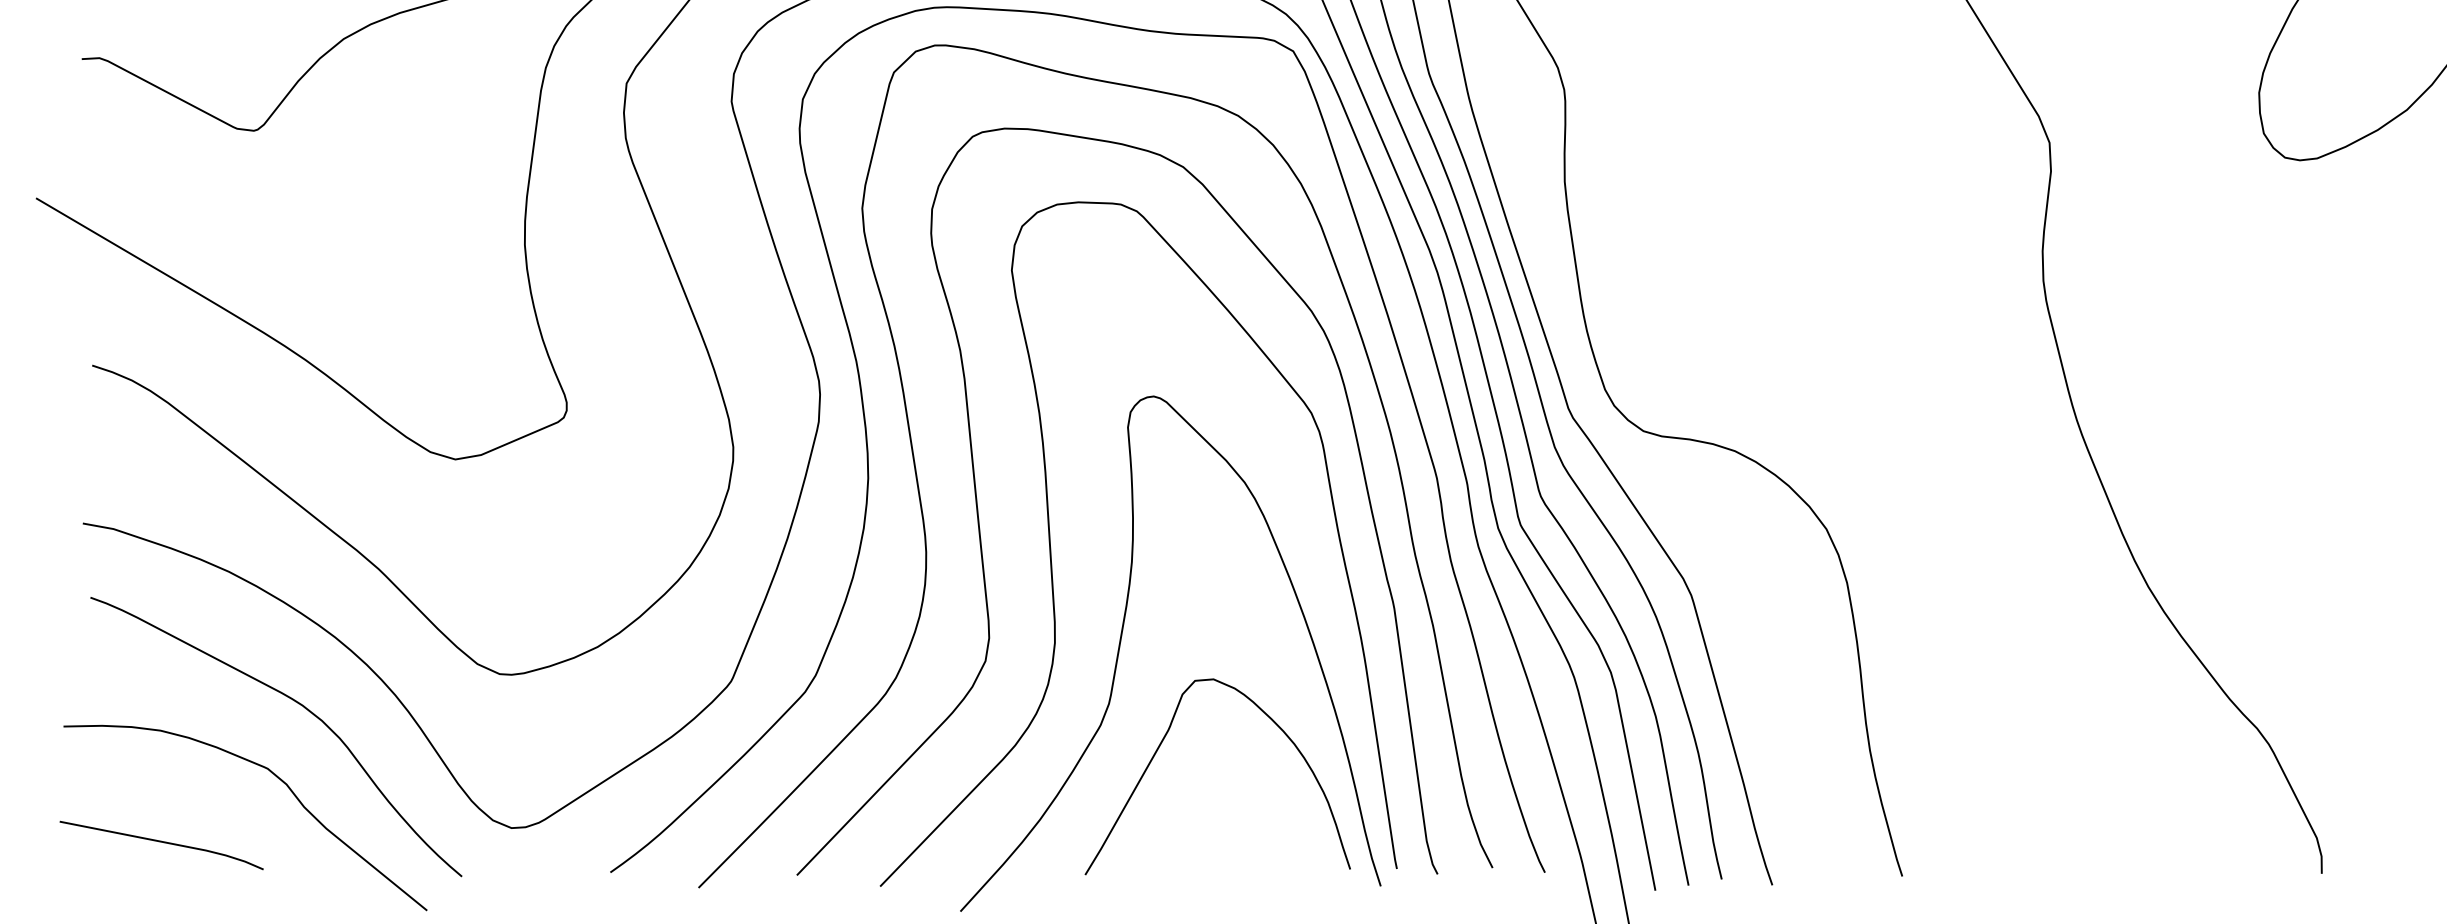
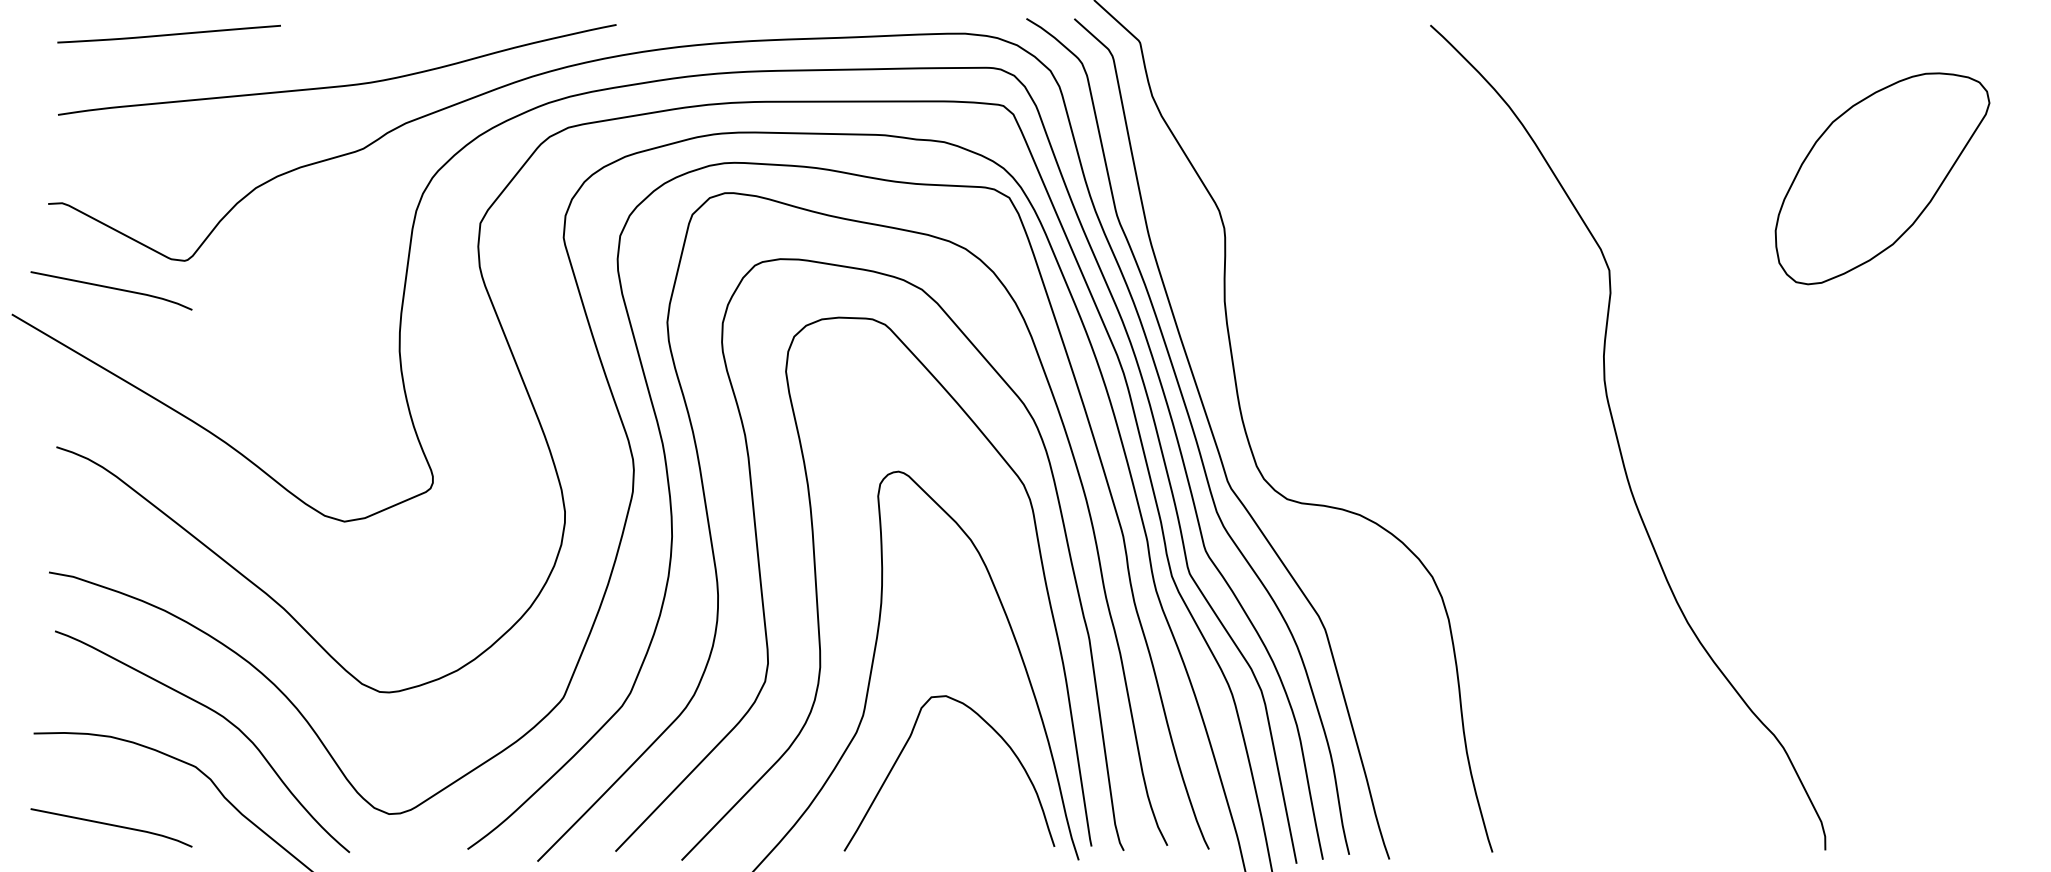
line: (162, 166) -> (112, 289), added

